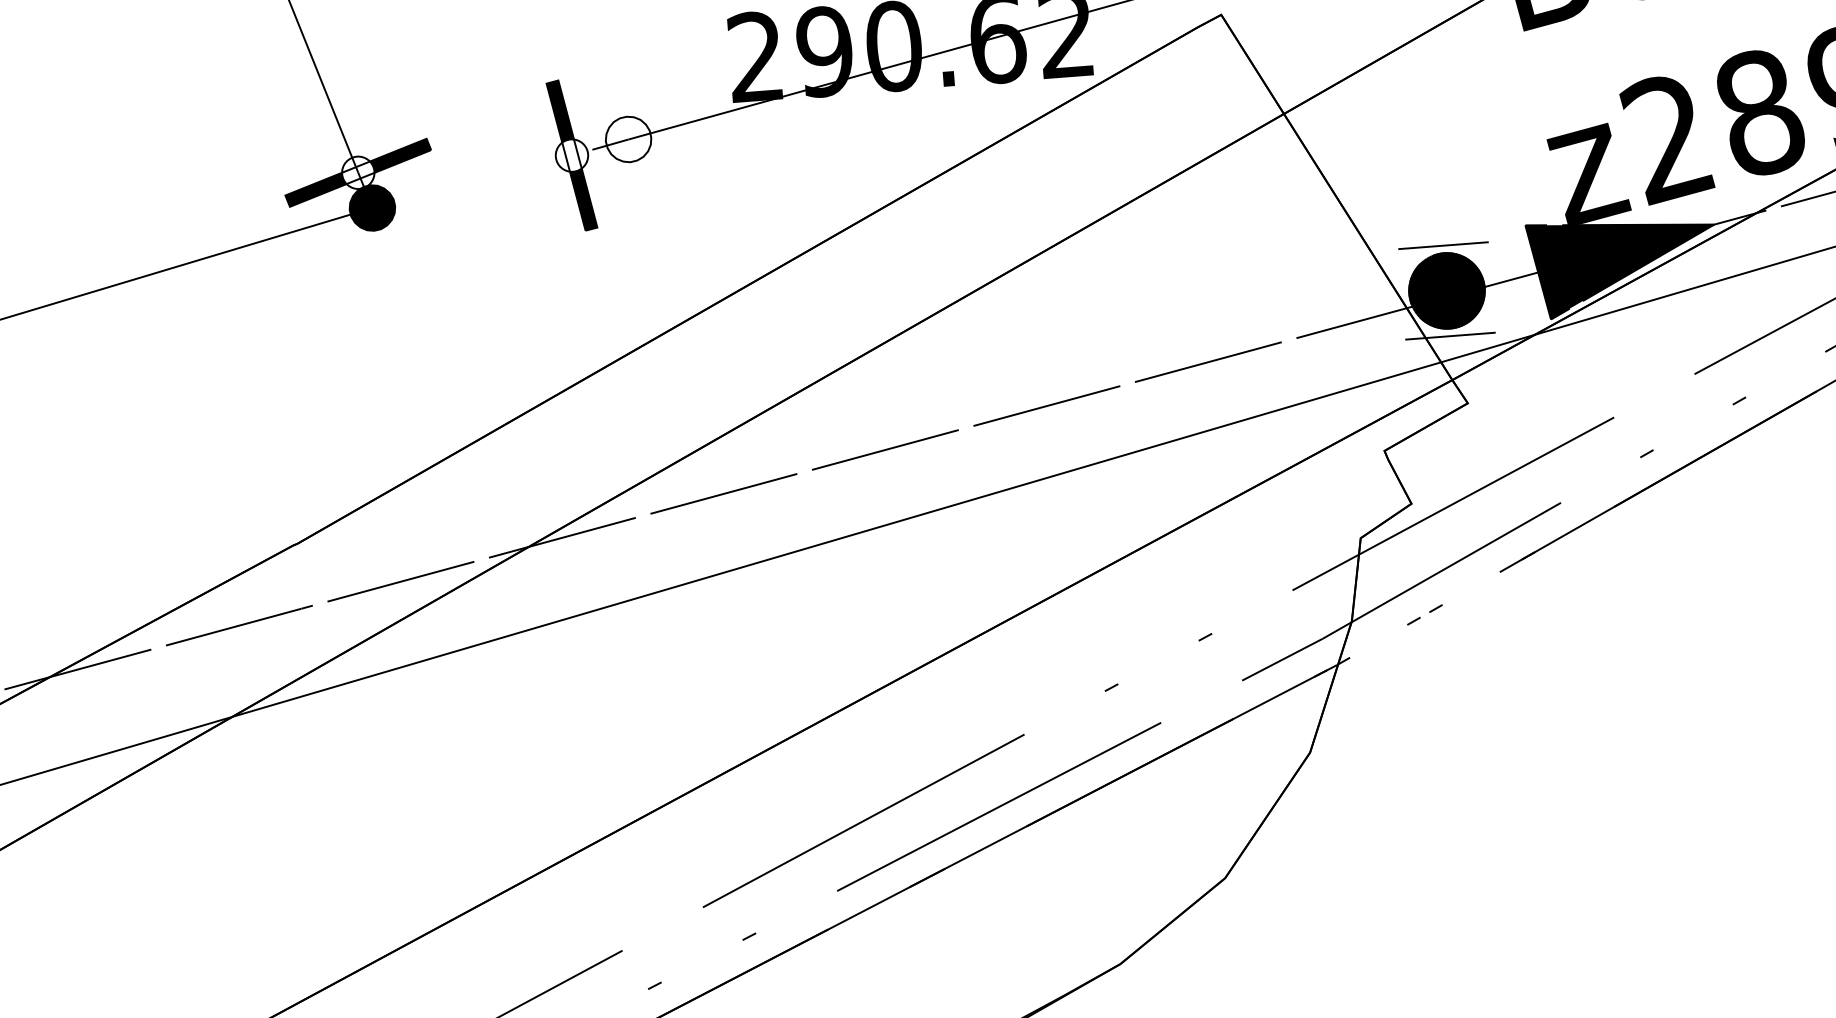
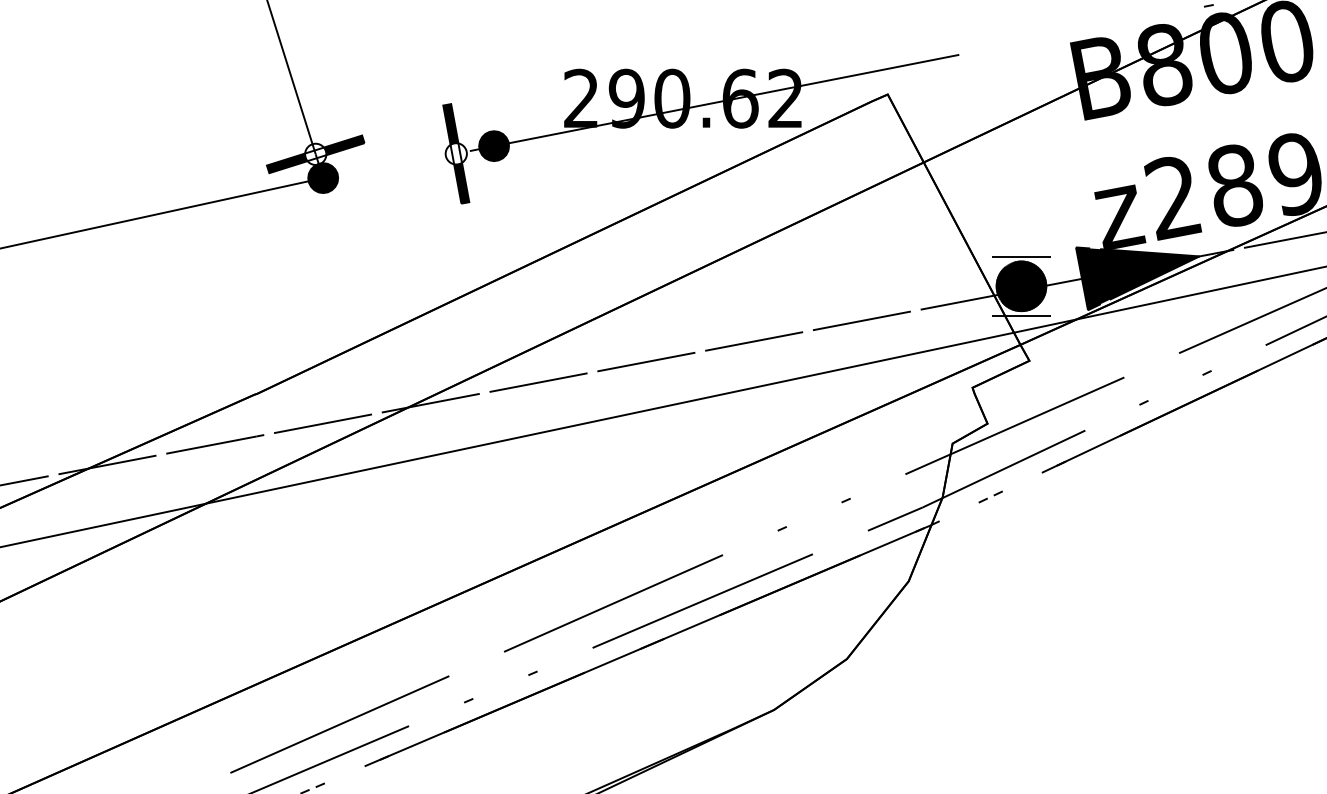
fill: (629, 139) -> (494, 146), added

